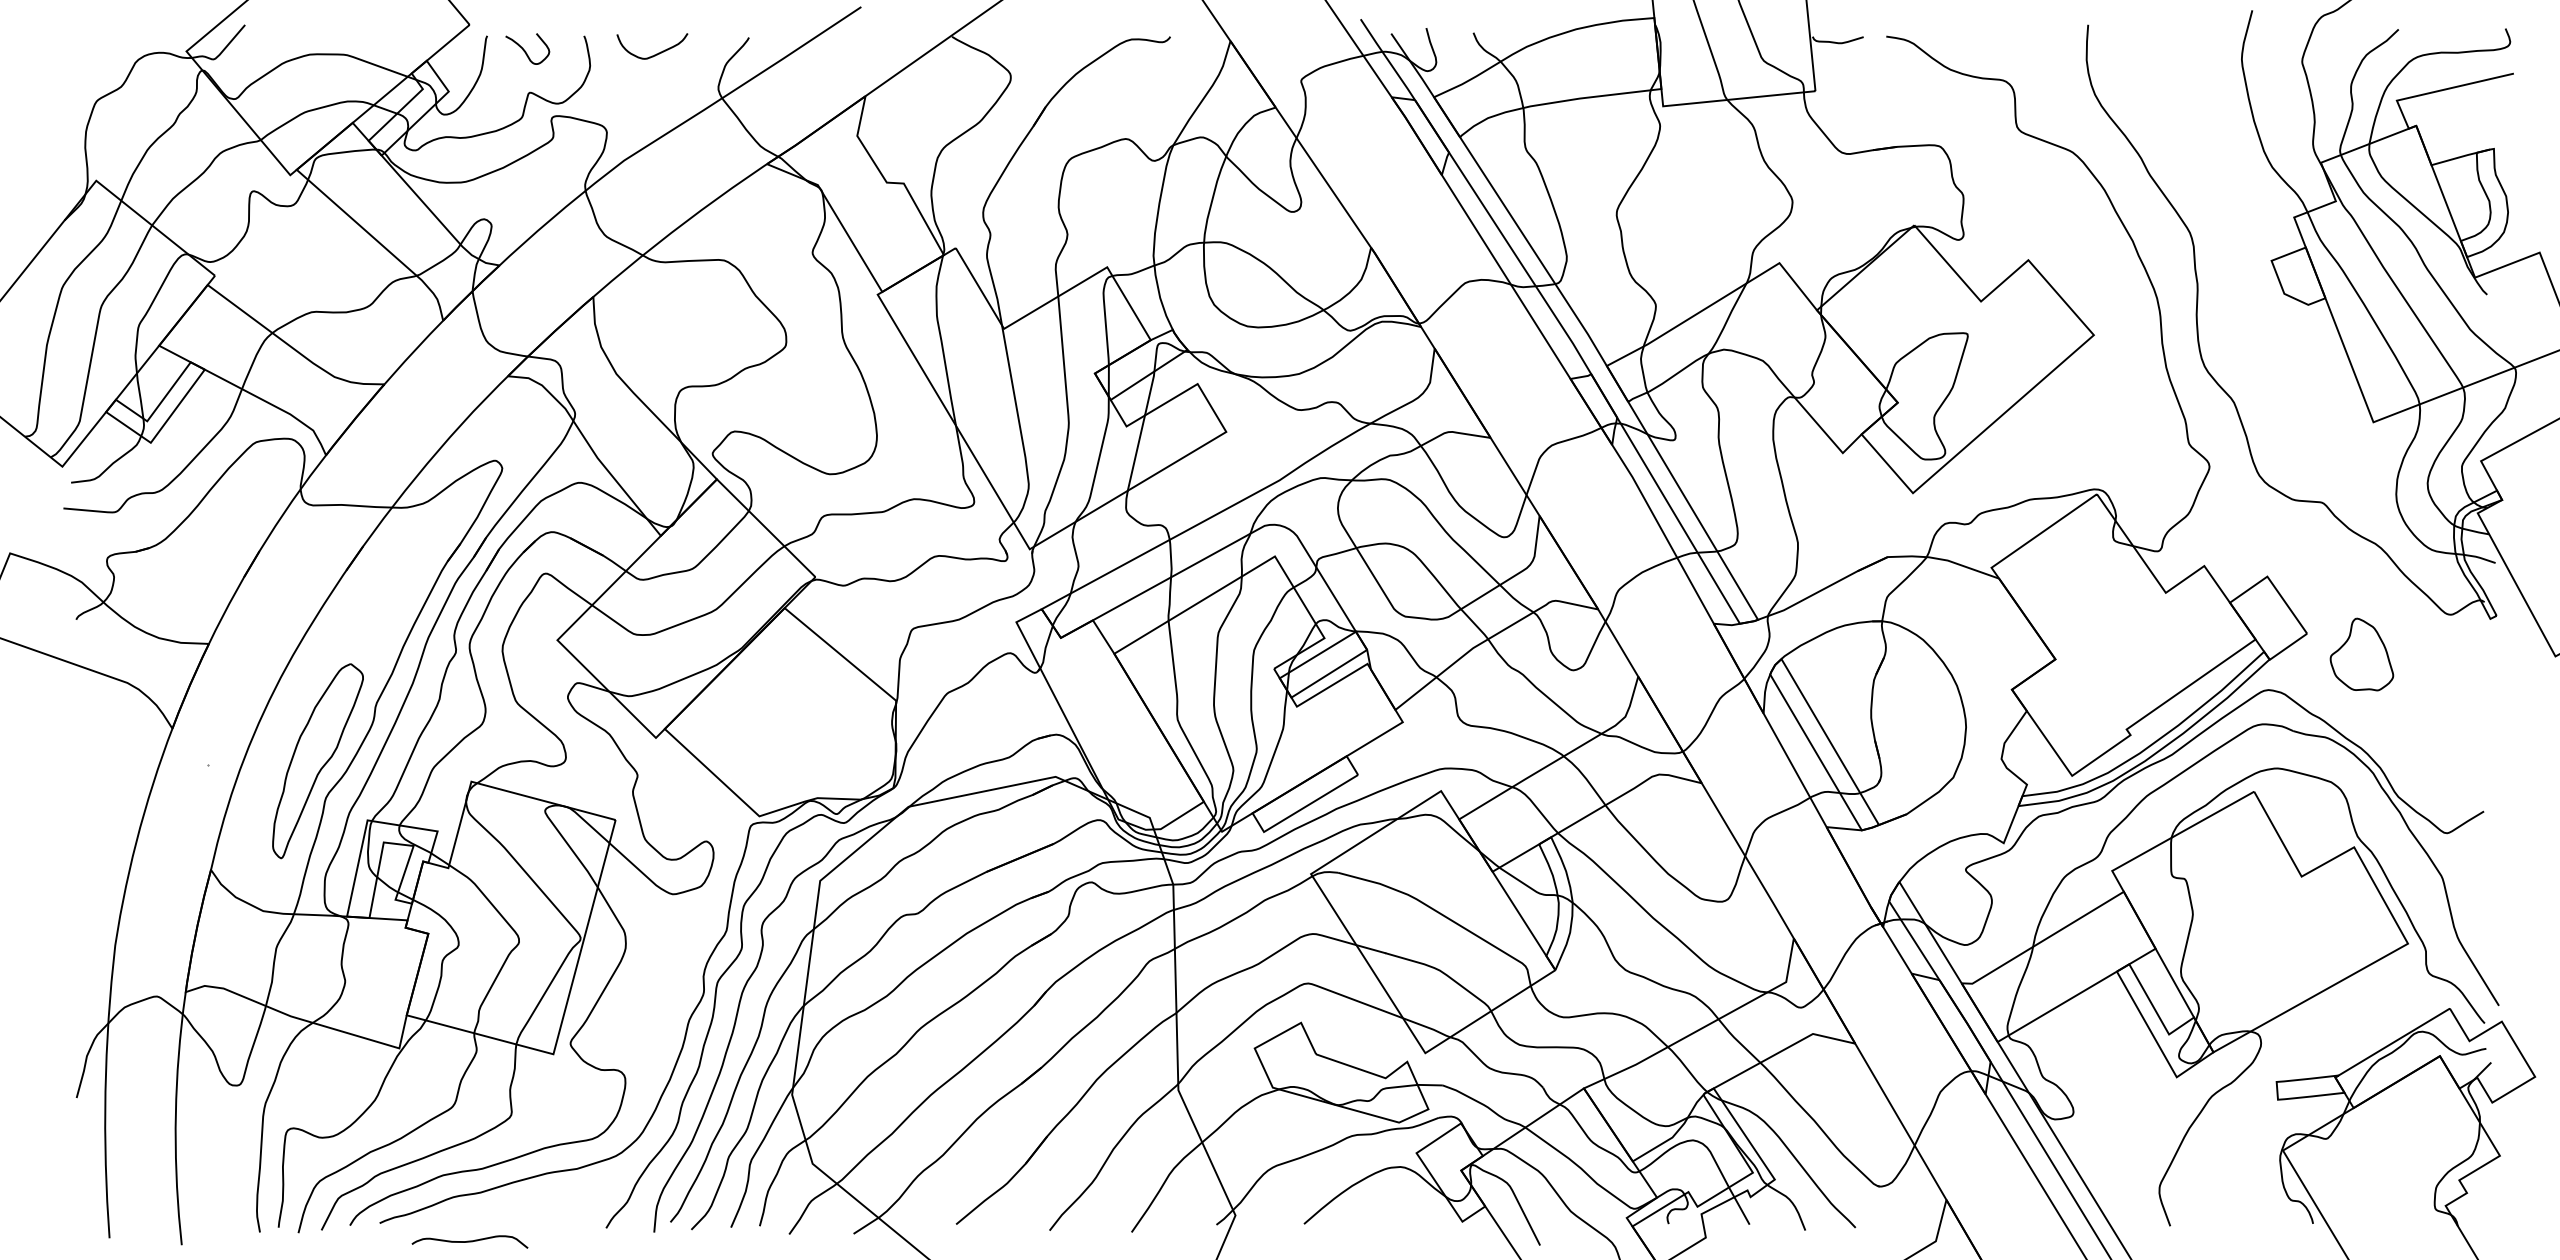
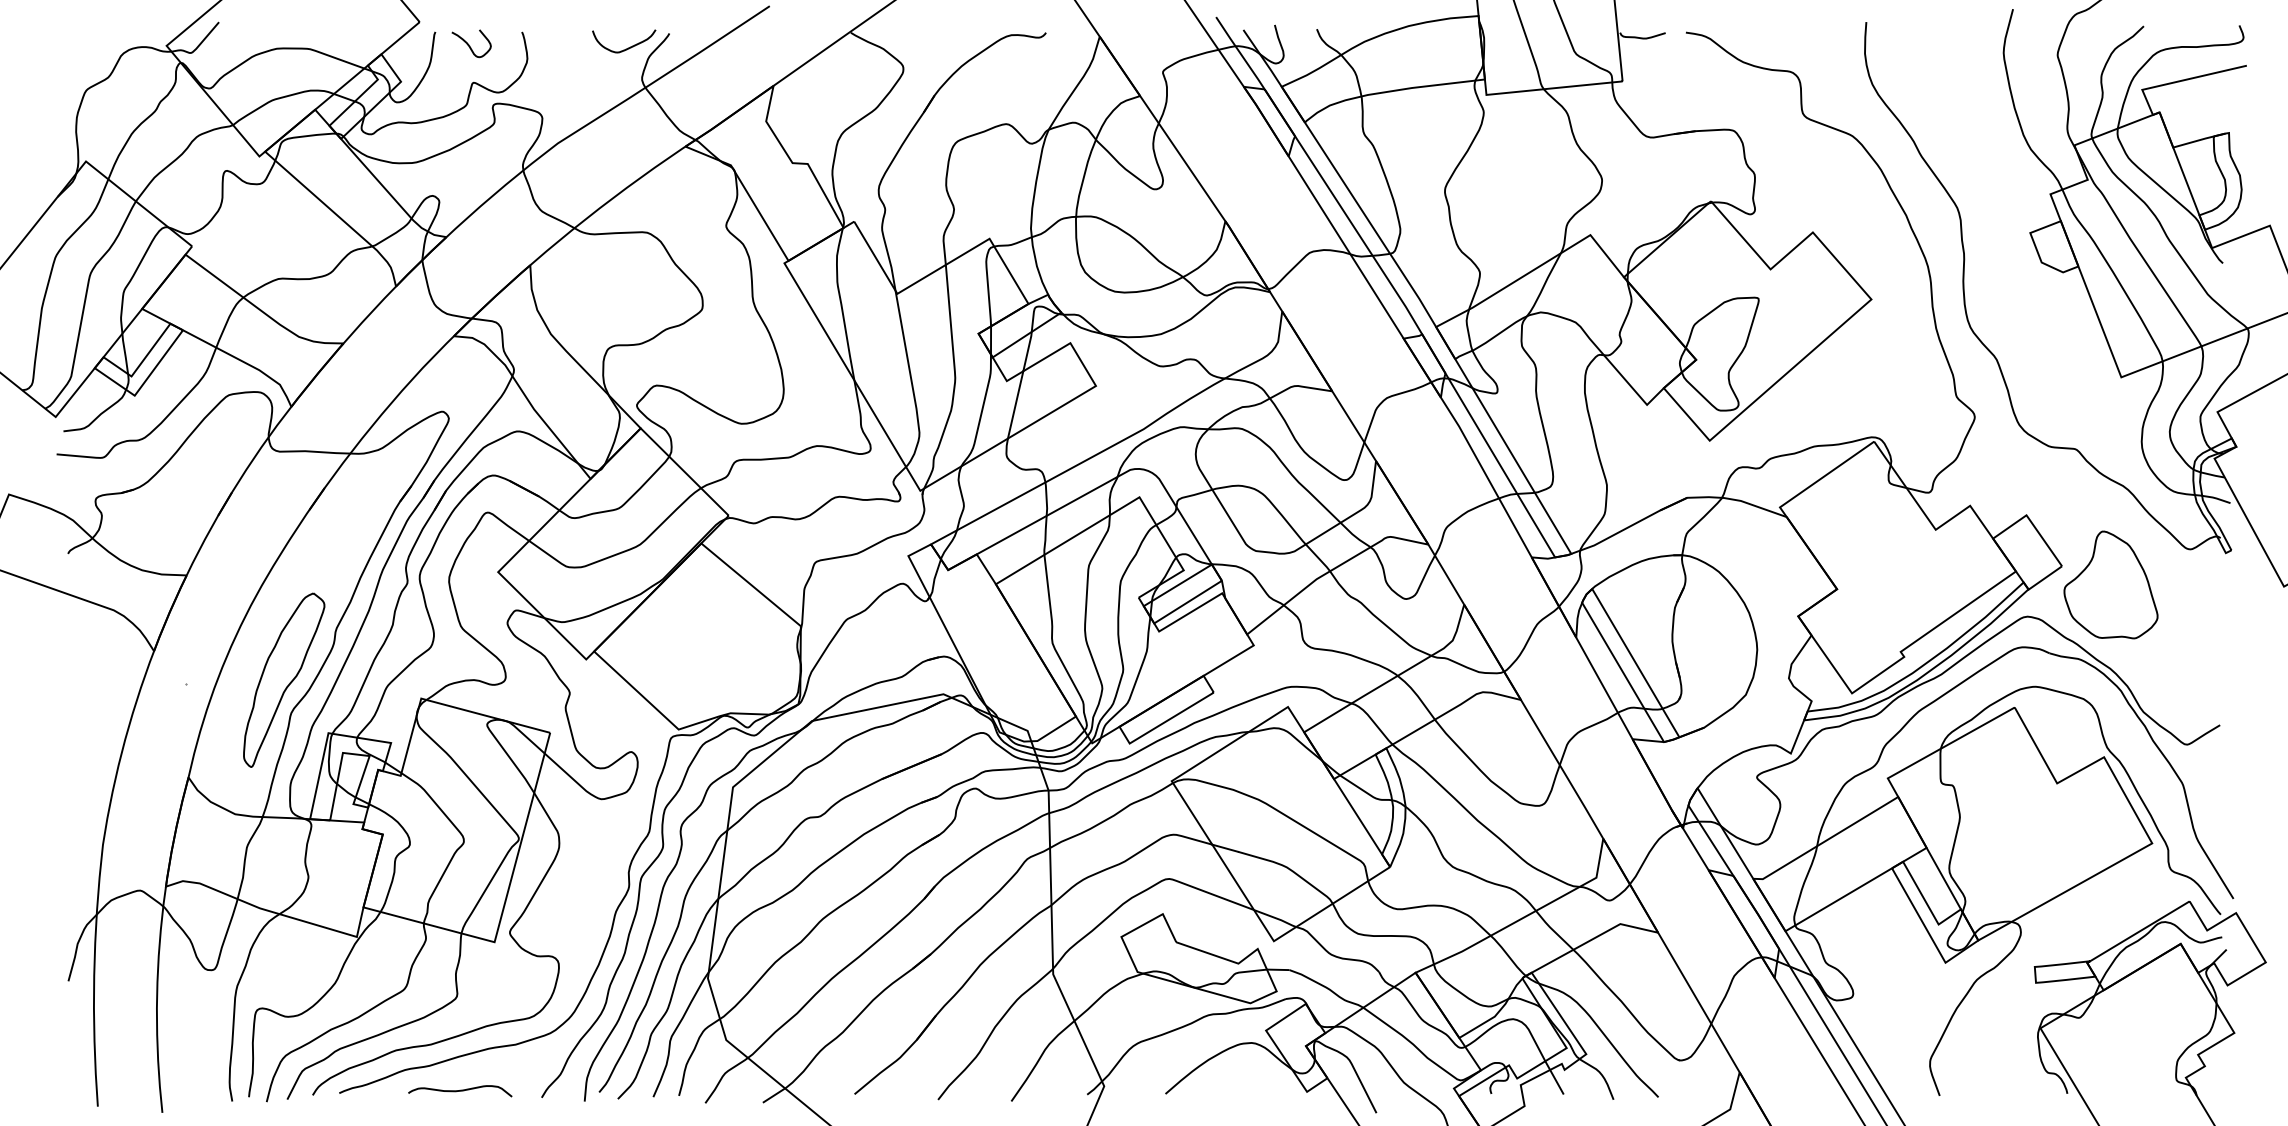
curve: (656, 53) -> (627, 47), moved
part: (2361, 654) -> (2110, 584), size x1.67
curve: (469, 1241) -> (459, 1090), moved

